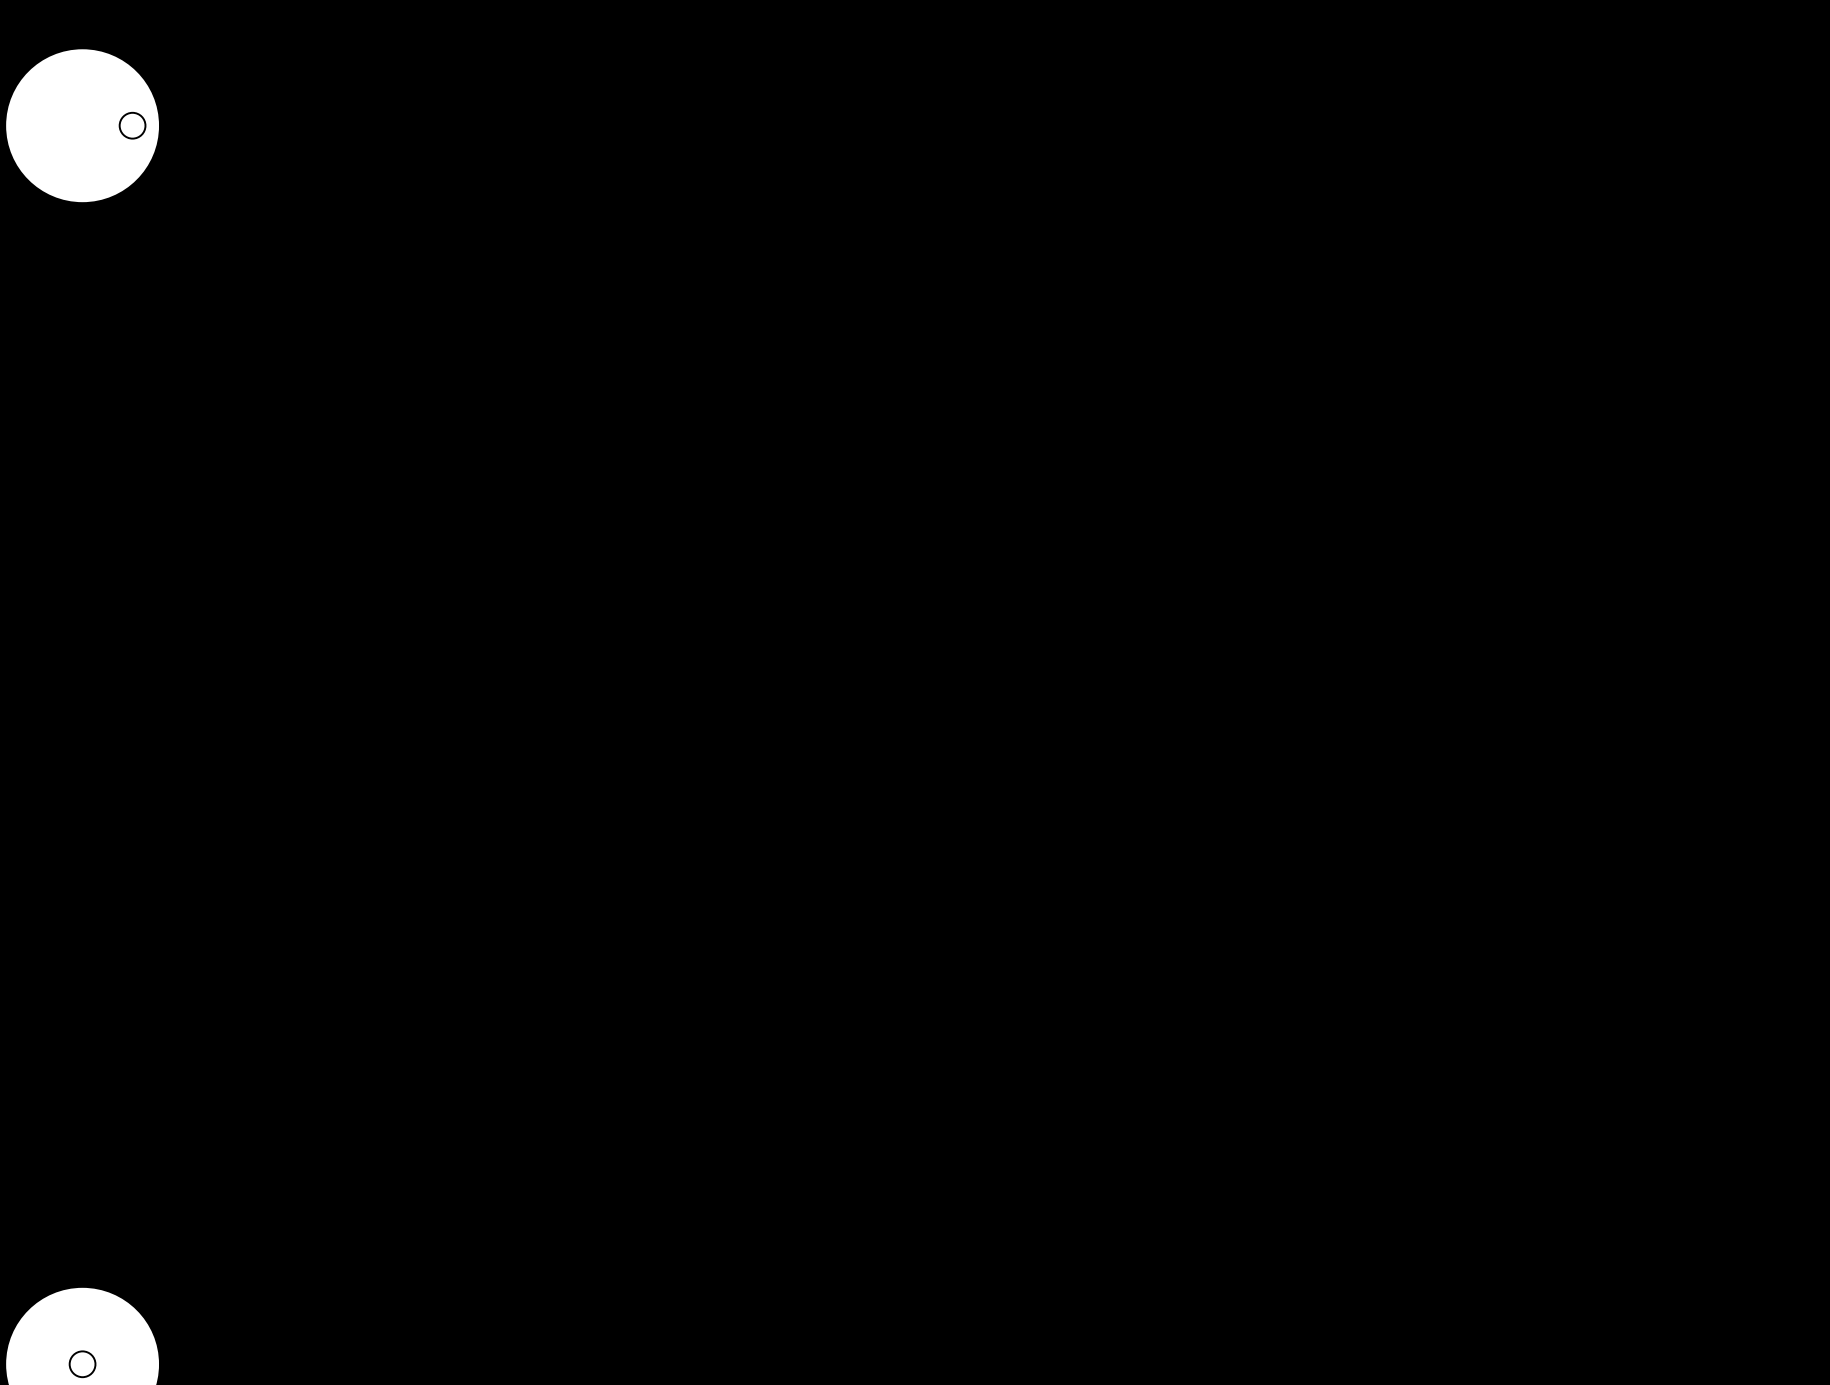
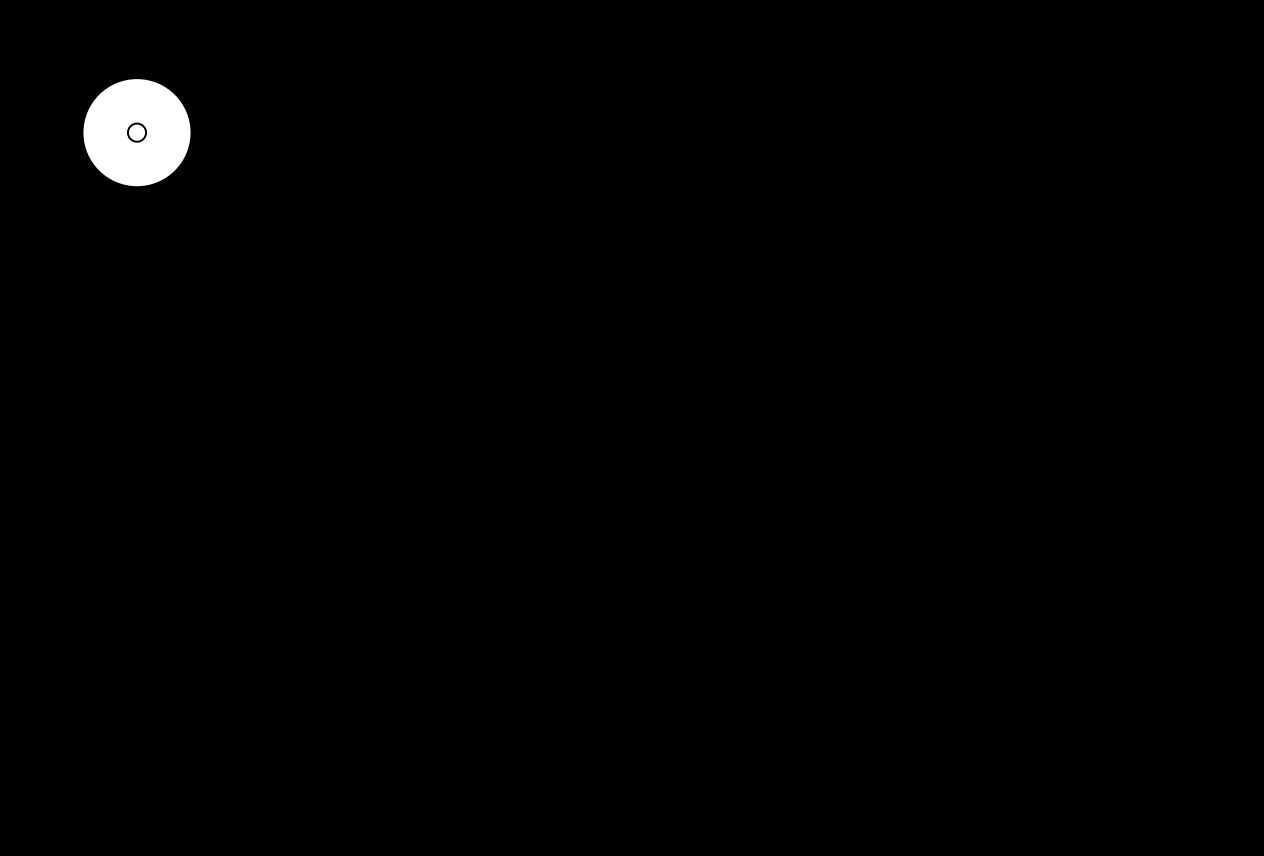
circle: (132, 125) -> (136, 132), moved

